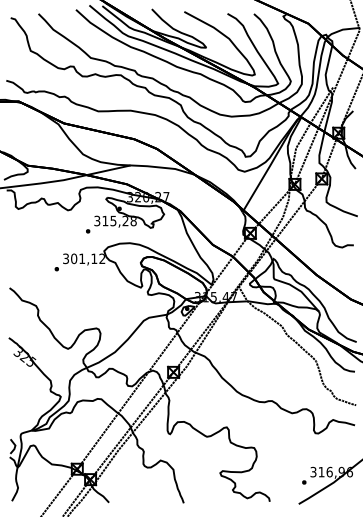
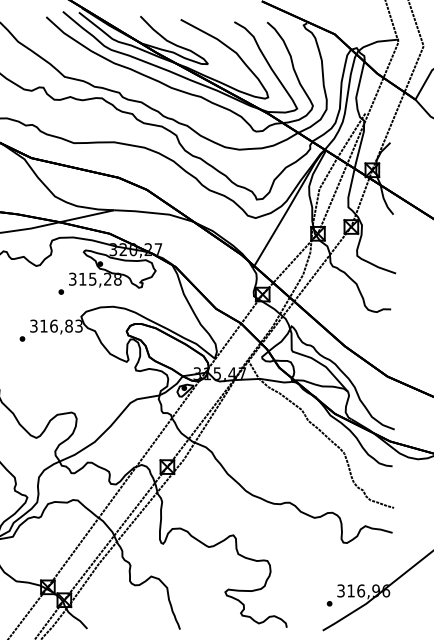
text: (88, 258) -> (61, 325), 301,12 -> 316,83

